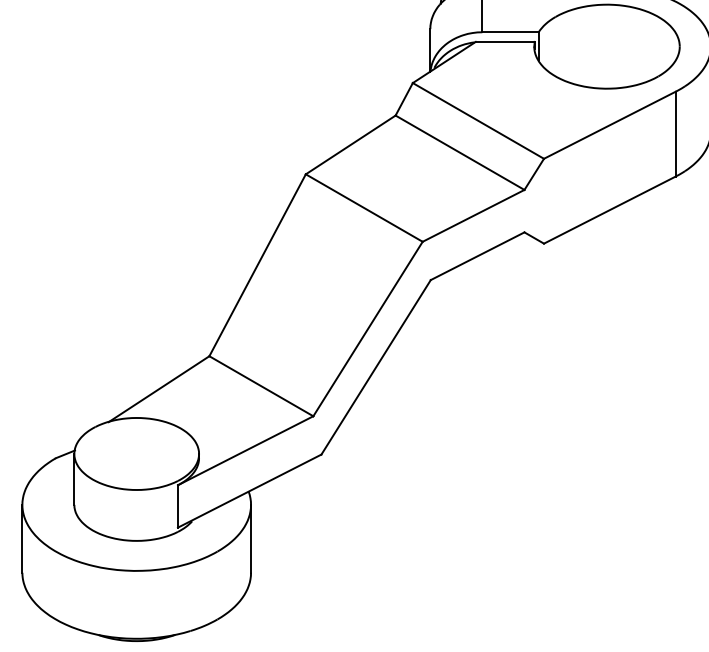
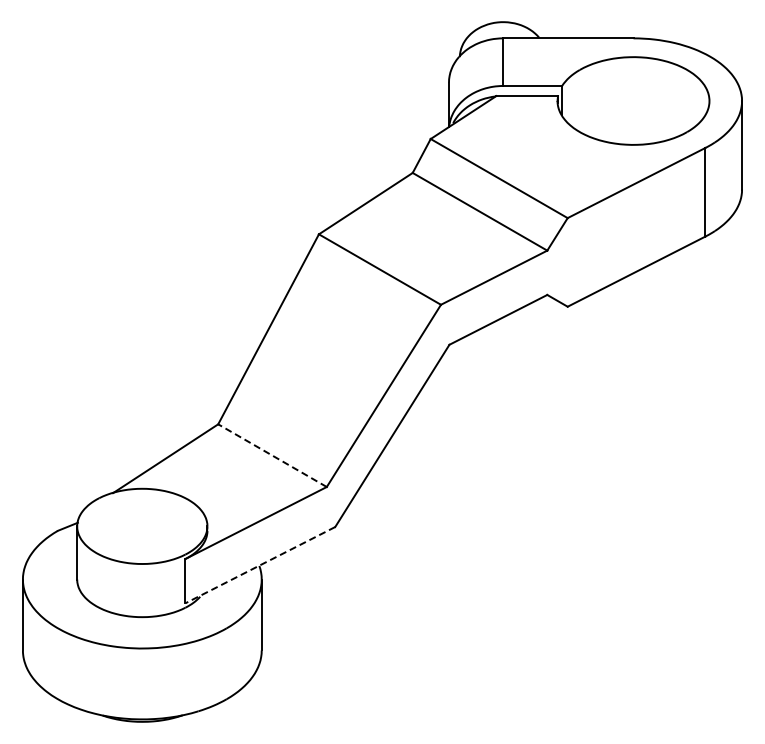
line: (261, 386) -> (272, 455), solid -> dashed
line: (248, 491) -> (259, 565), solid -> dashed

